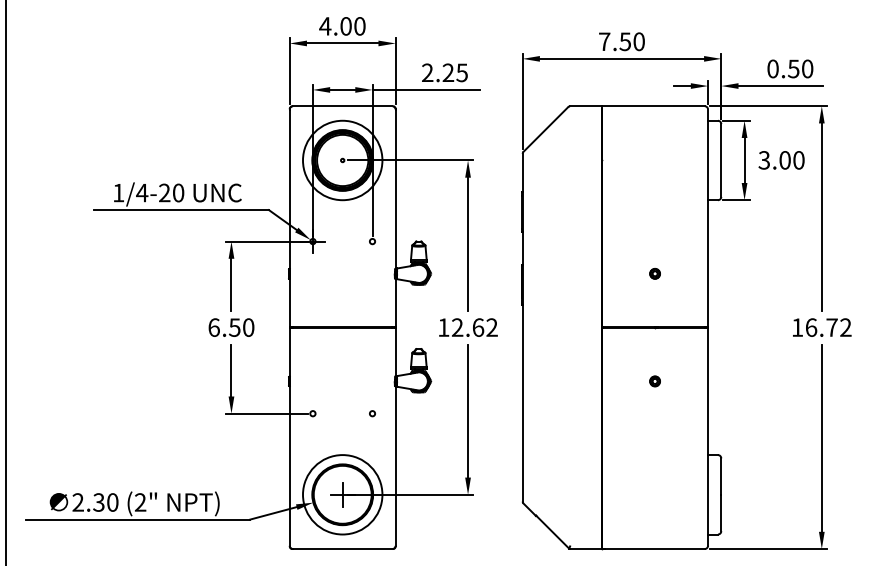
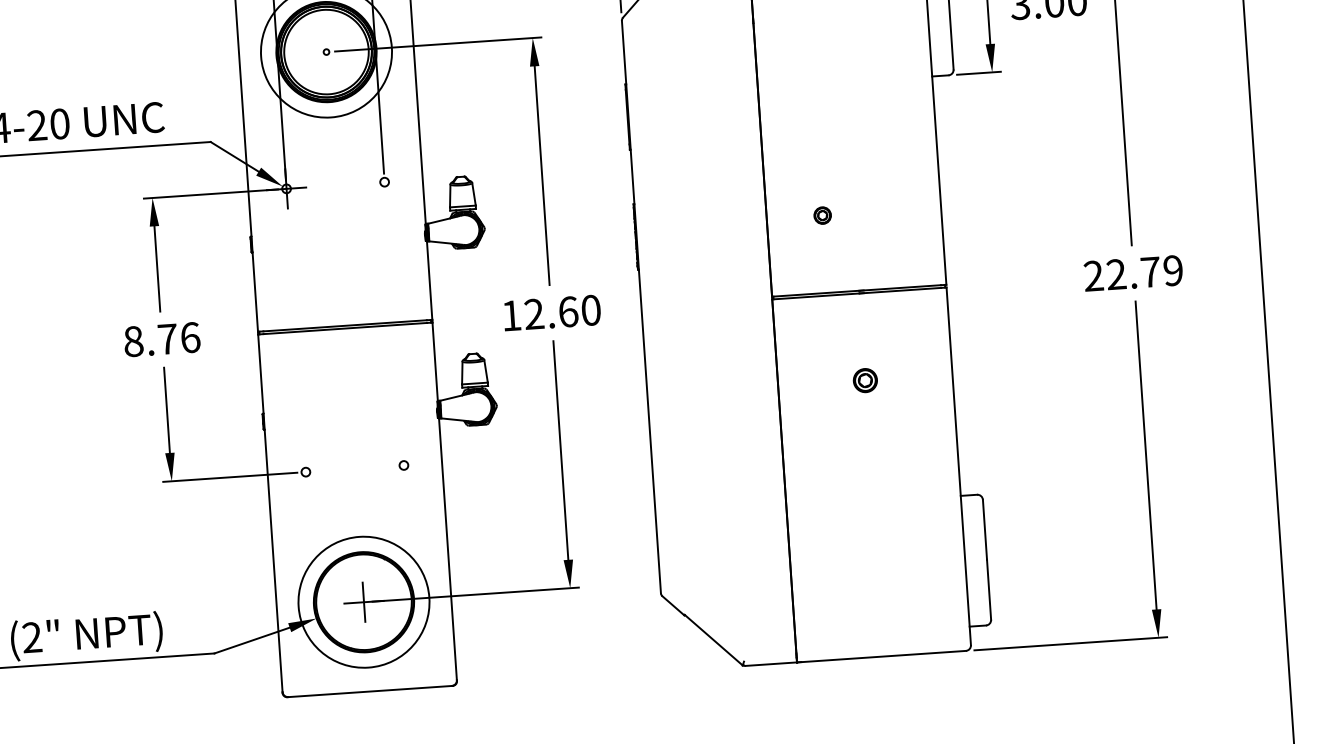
part: (654, 273) -> (821, 215), moved
text: (231, 327) -> (162, 339), 6.50 -> 8.76
text: (491, 327) -> (590, 310), 12.62 -> 12.60
text: (821, 327) -> (1133, 273), 16.72 -> 22.79
part: (654, 381) -> (864, 380), size x1.4

